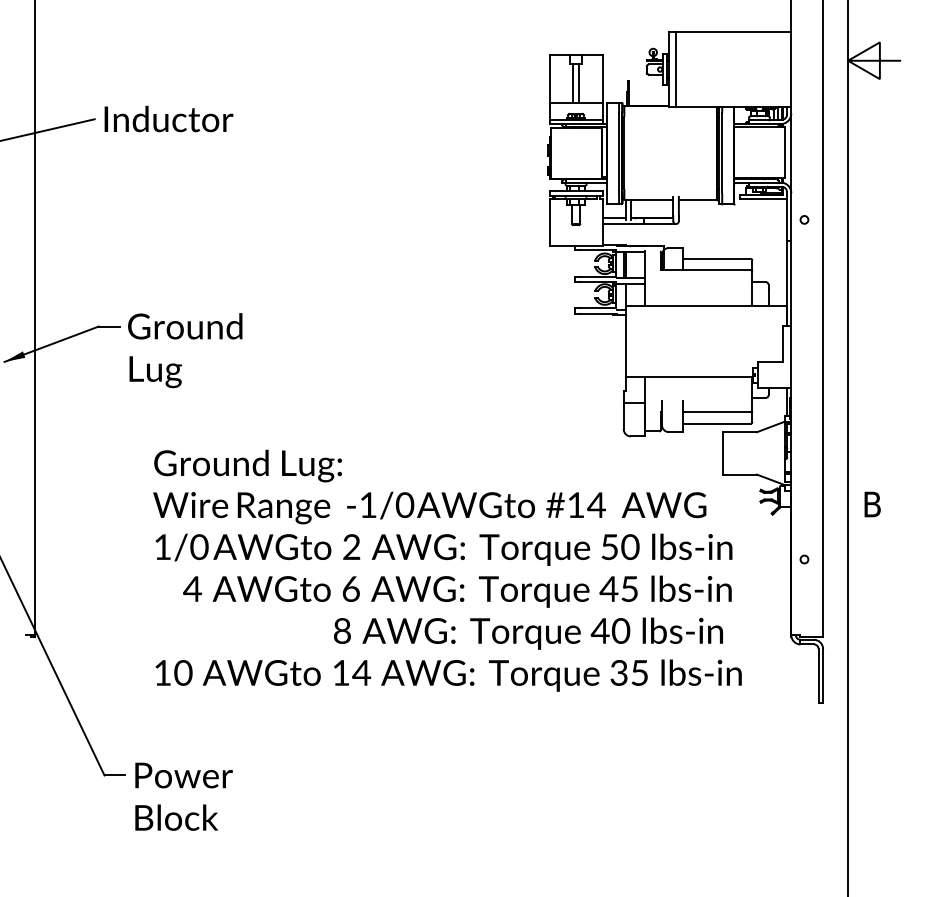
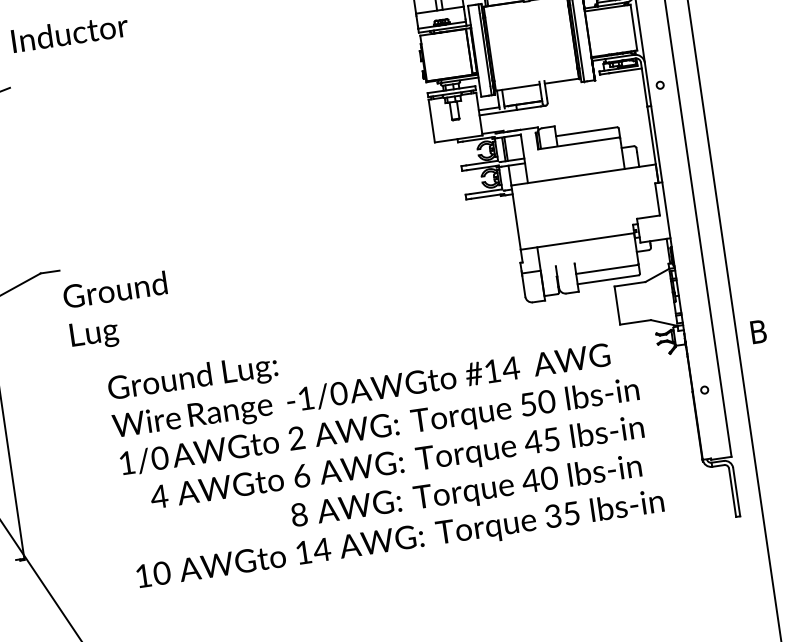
text: (168, 118) -> (69, 32), moved
text: (185, 350) -> (118, 311), moved

